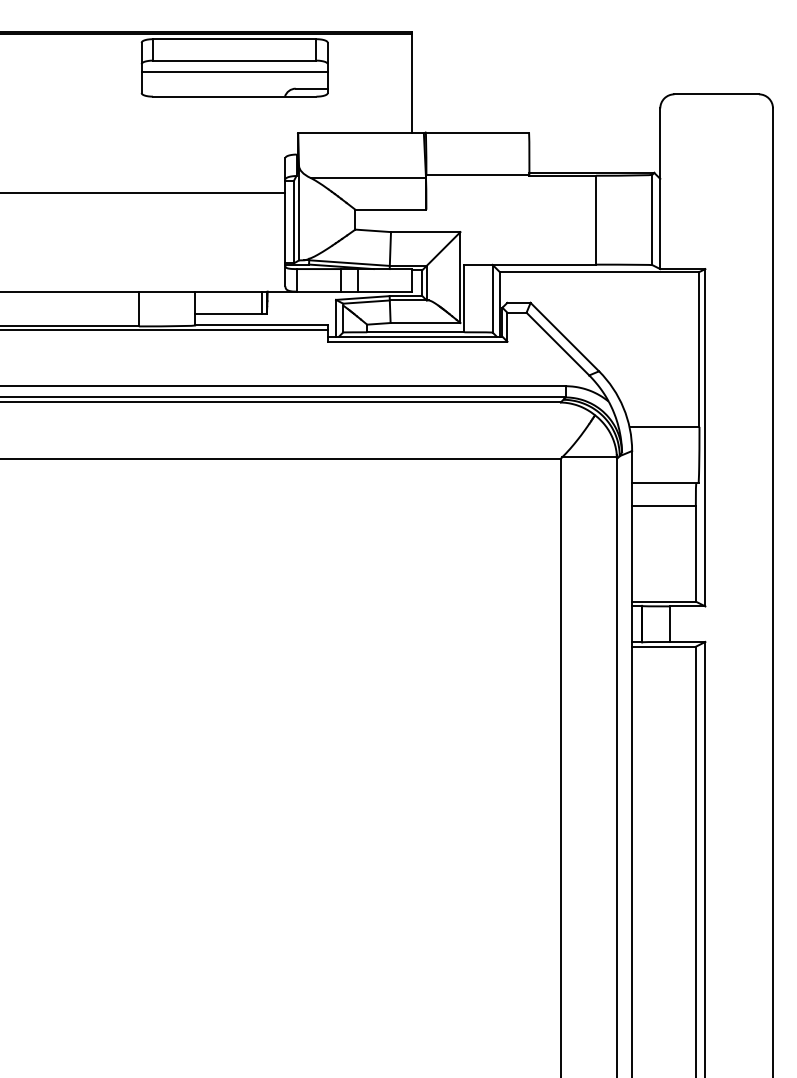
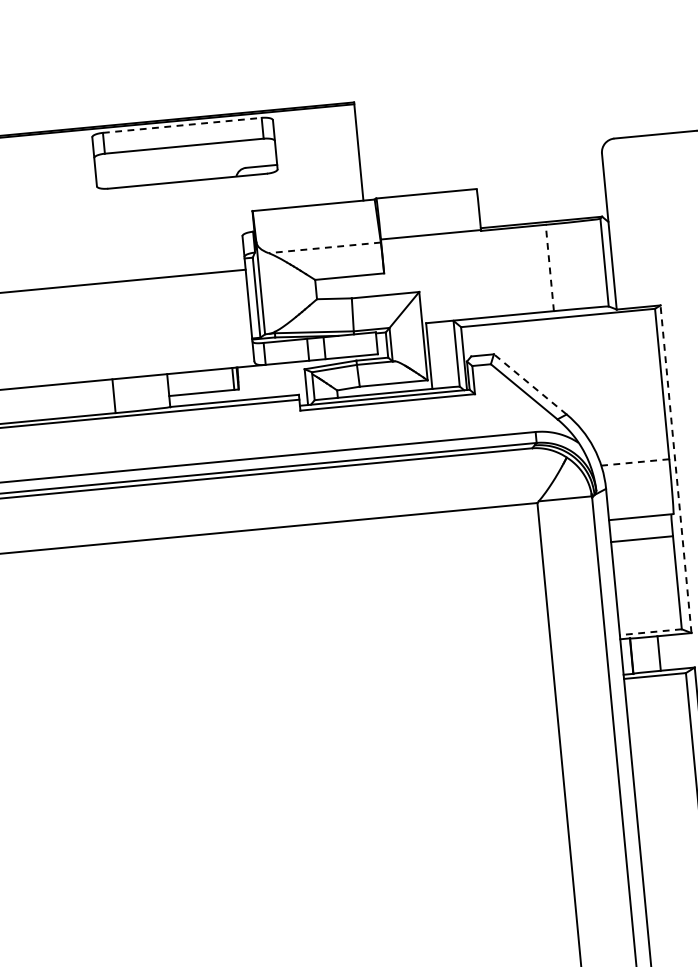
line: (234, 39) -> (182, 125), solid -> dashed
line: (234, 71) -> (185, 156), removed
line: (368, 177) -> (324, 247), solid -> dashed
line: (596, 219) -> (550, 267), solid -> dashed
line: (564, 336) -> (529, 383), solid -> dashed
line: (664, 426) -> (635, 462), solid -> dashed
line: (705, 437) -> (676, 468), solid -> dashed
line: (663, 601) -> (650, 632), solid -> dashed

